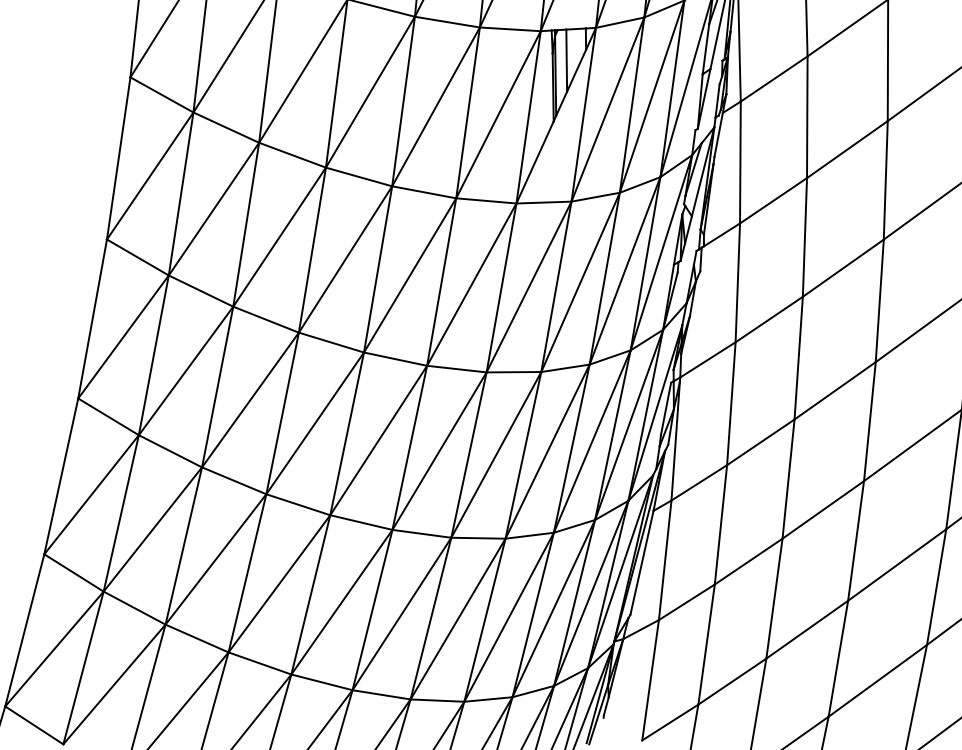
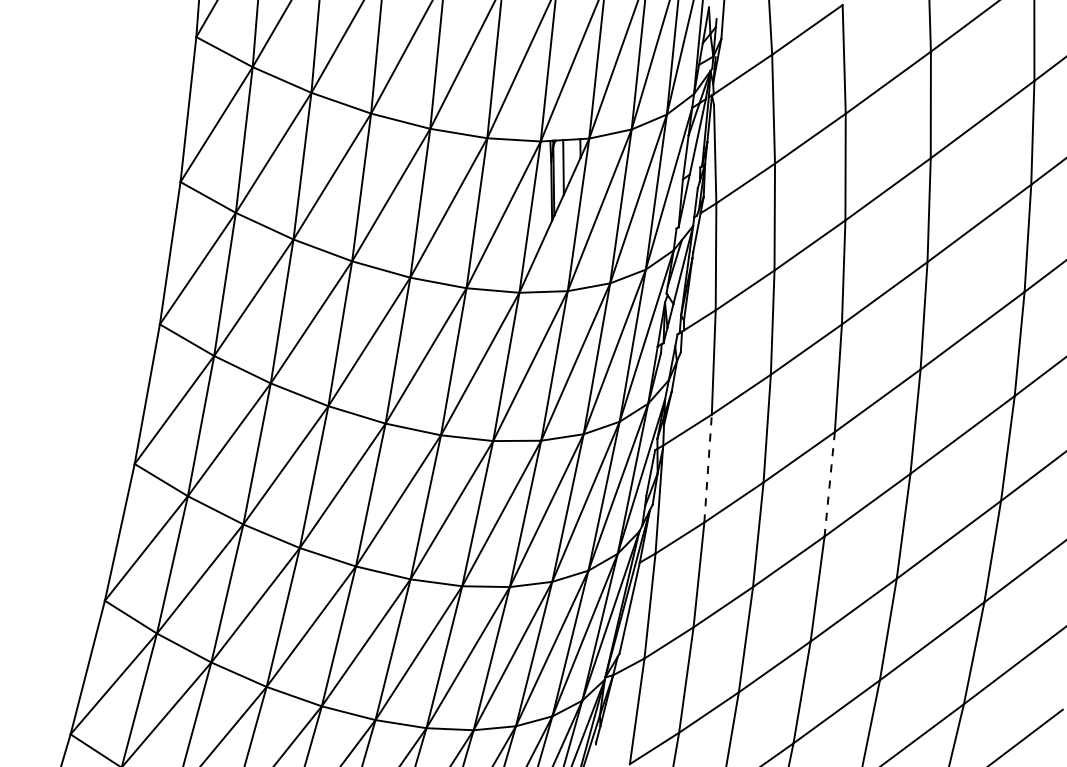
line: (731, 403) -> (708, 468), solid -> dashed
line: (869, 421) -> (829, 484), solid -> dashed

